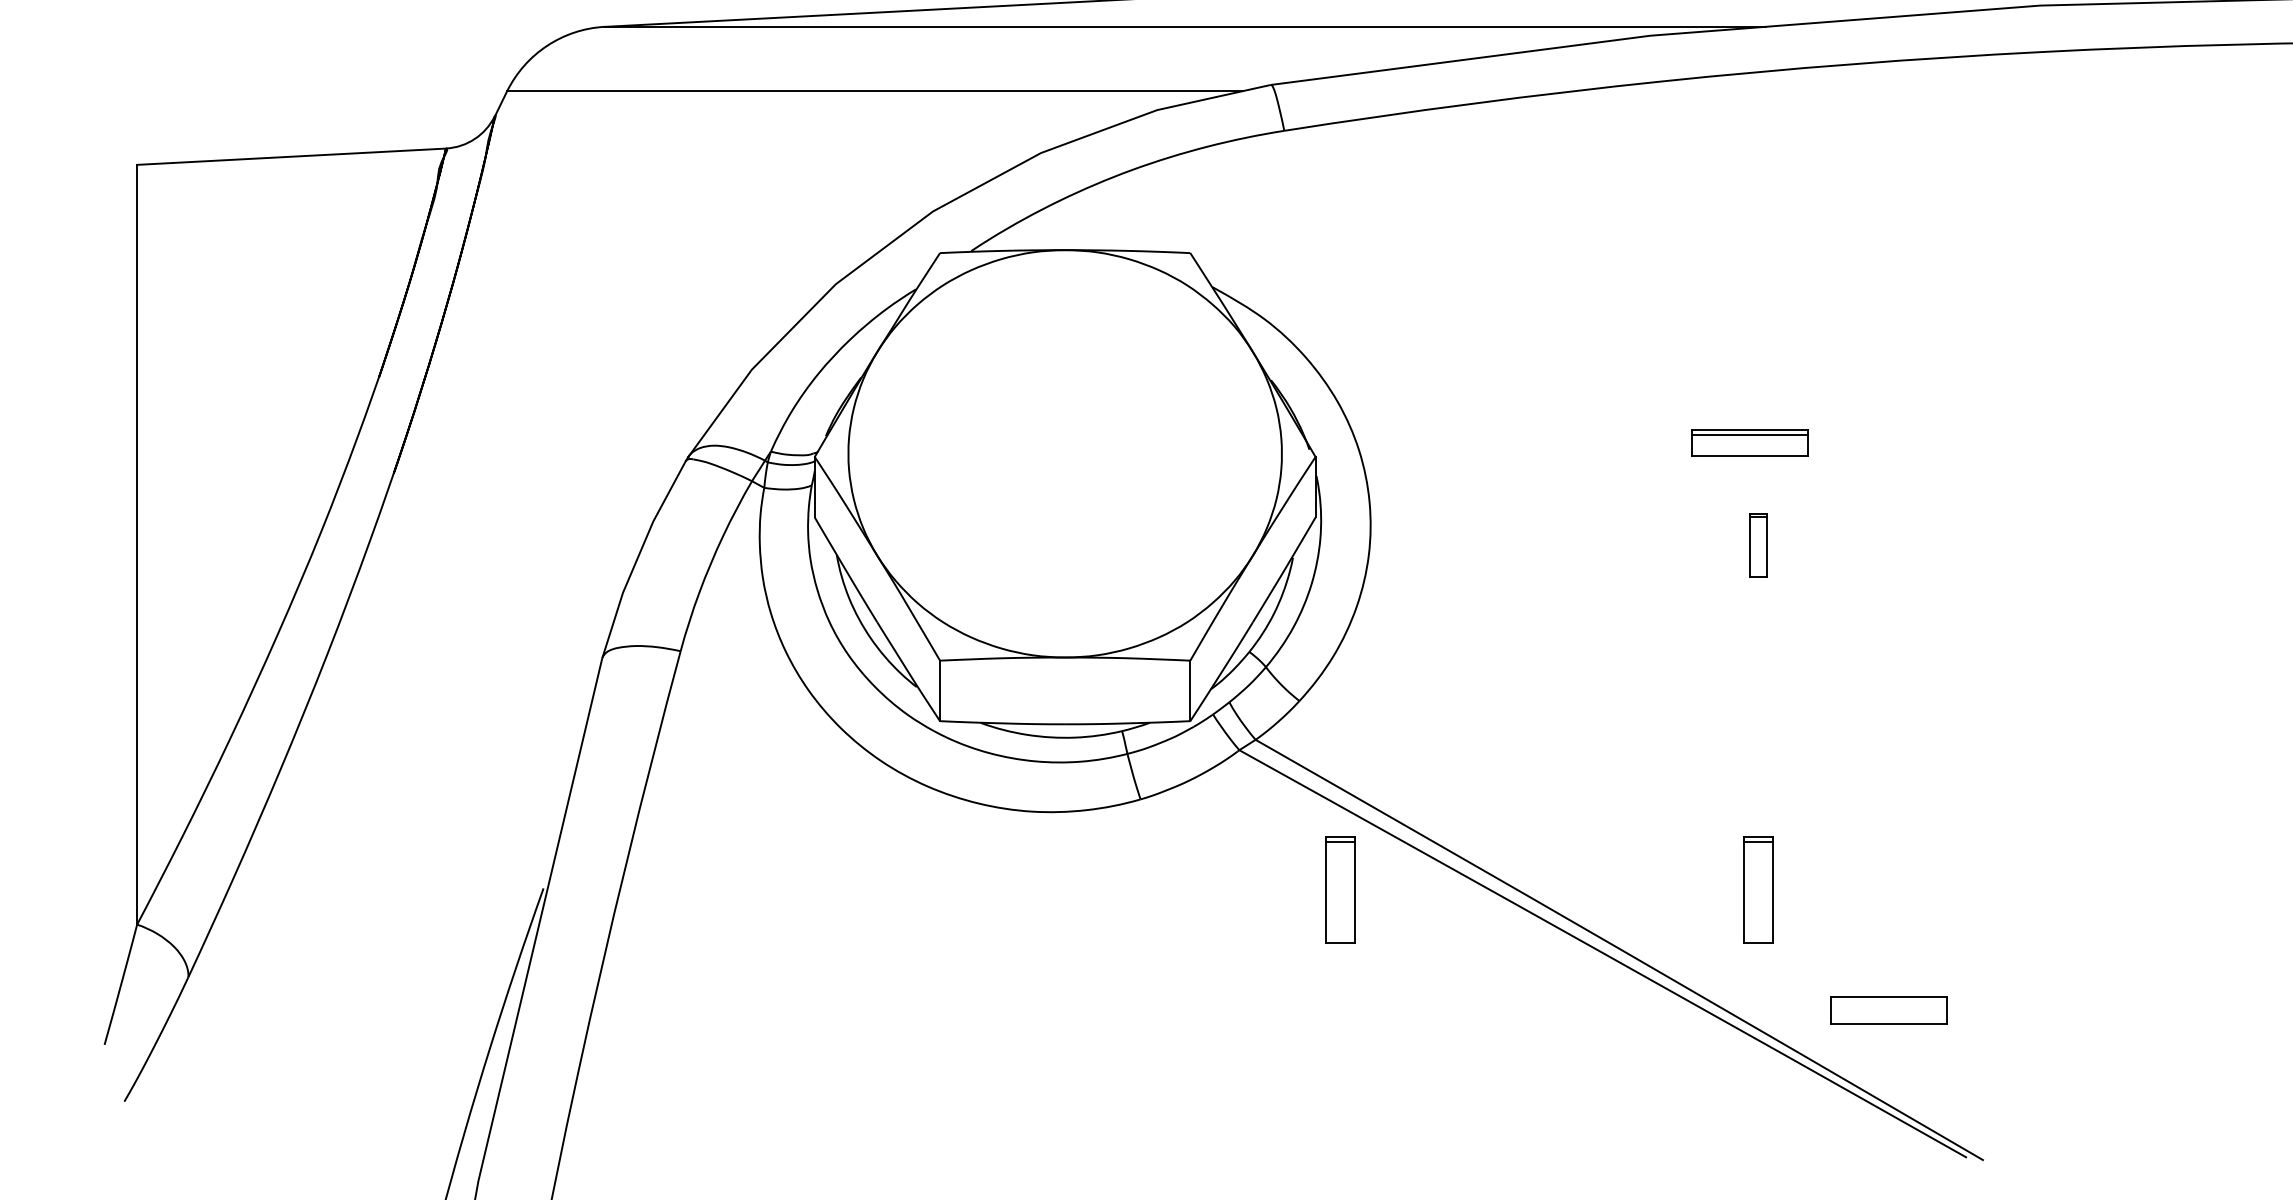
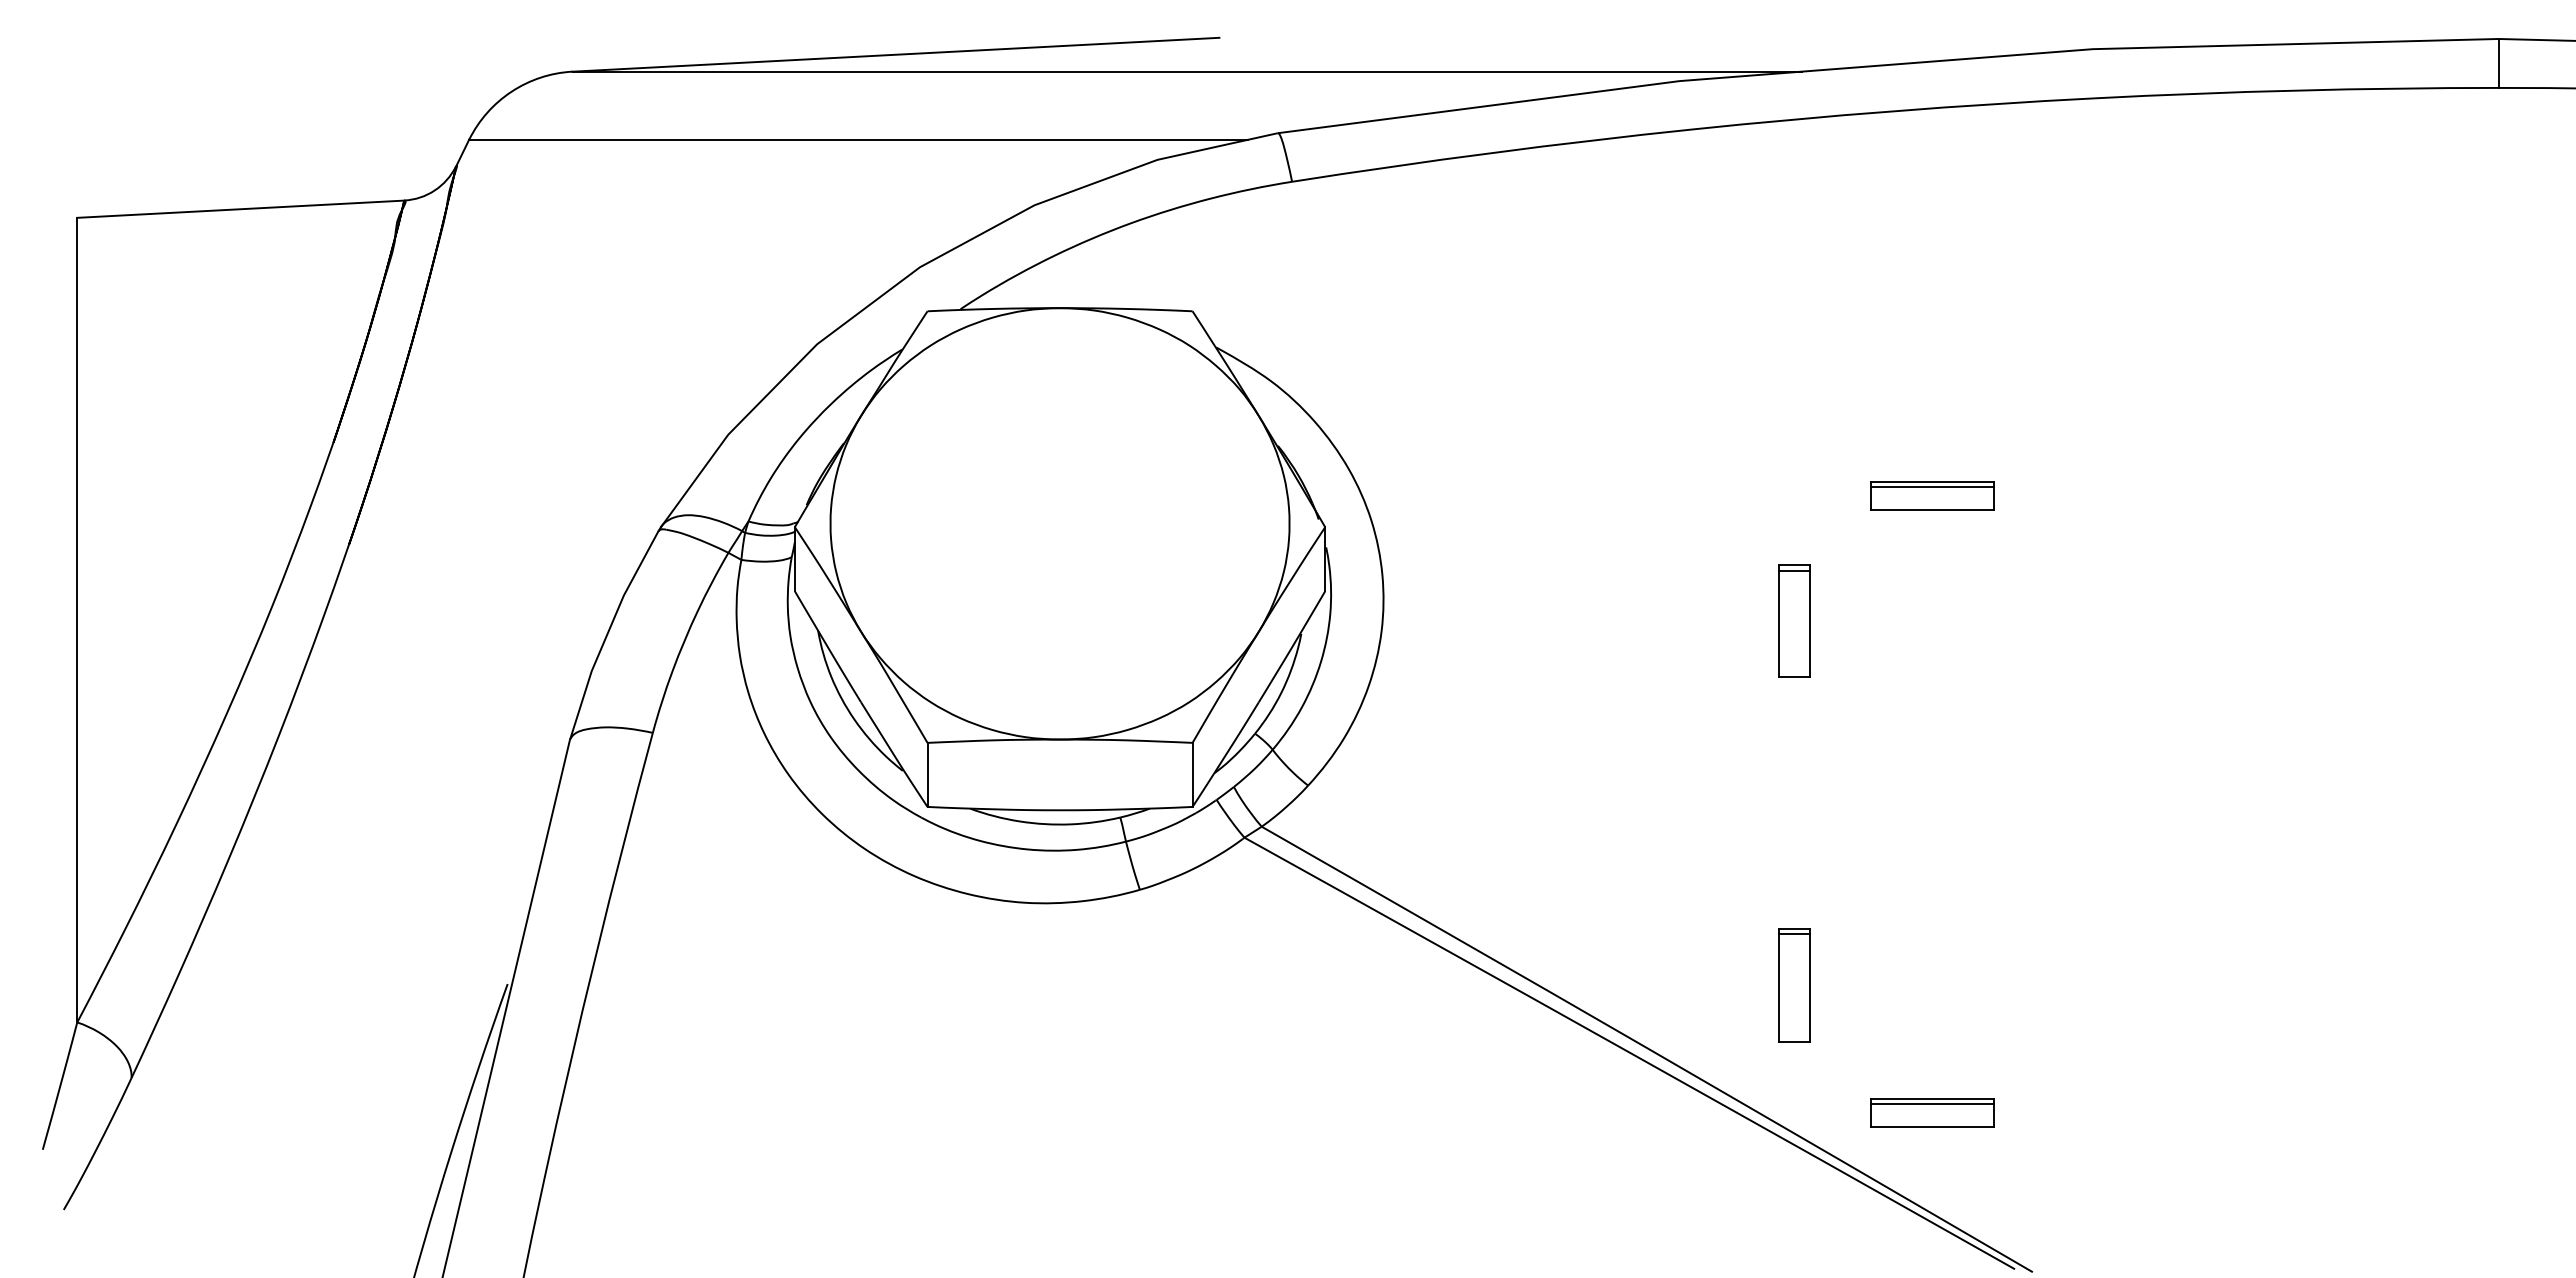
part: (1750, 442) -> (1932, 495), moved
part: (1758, 545) -> (1794, 620), size x1.67
part: (1340, 889) -> (1351, 985), removed
line: (1889, 1002) -> (1932, 1104), added

